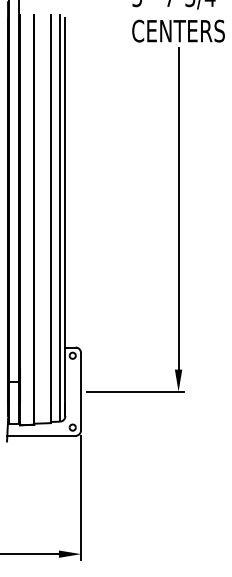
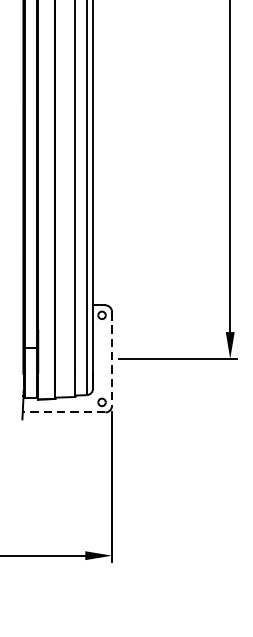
line: (81, 391) -> (112, 358), solid -> dashed
line: (40, 435) -> (62, 411), solid -> dashed

